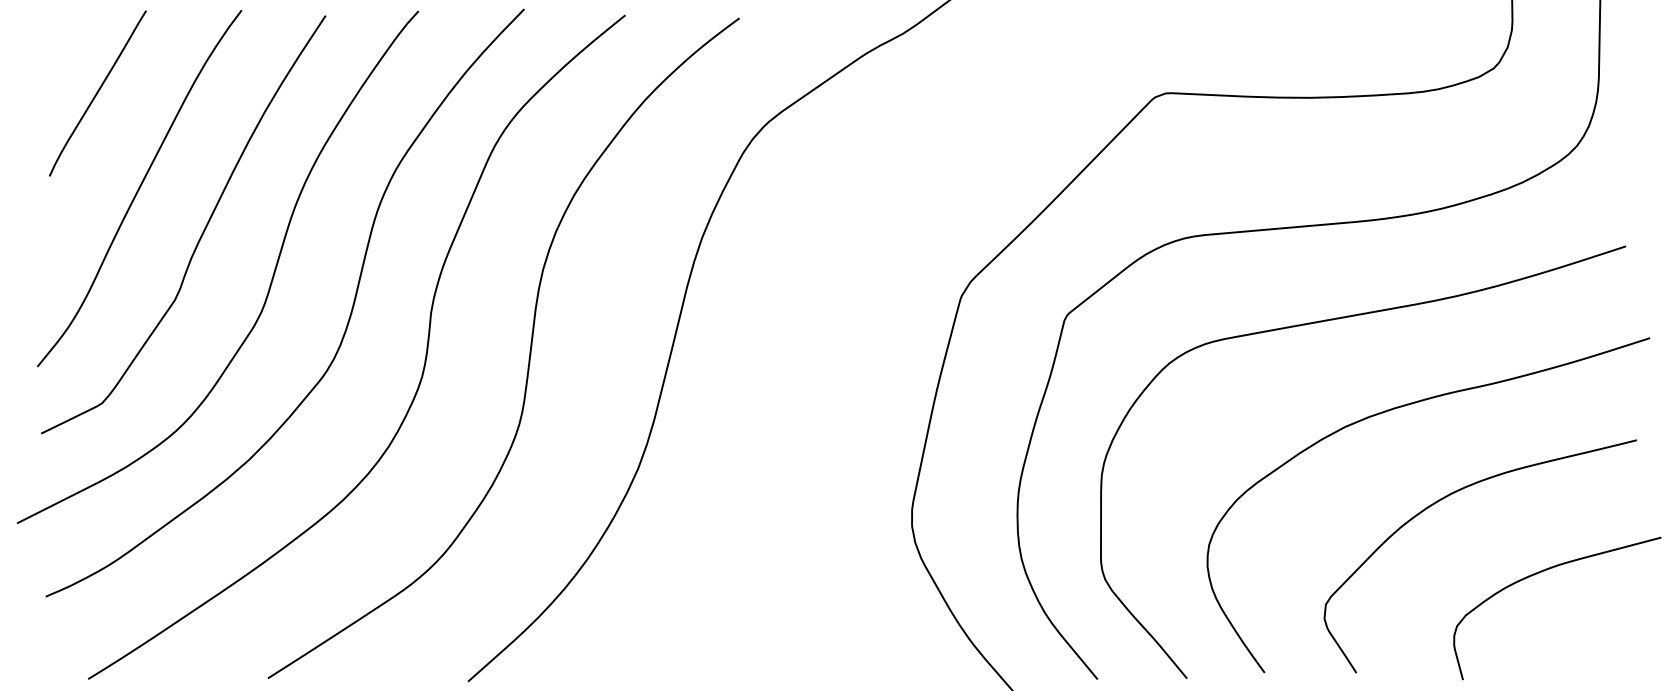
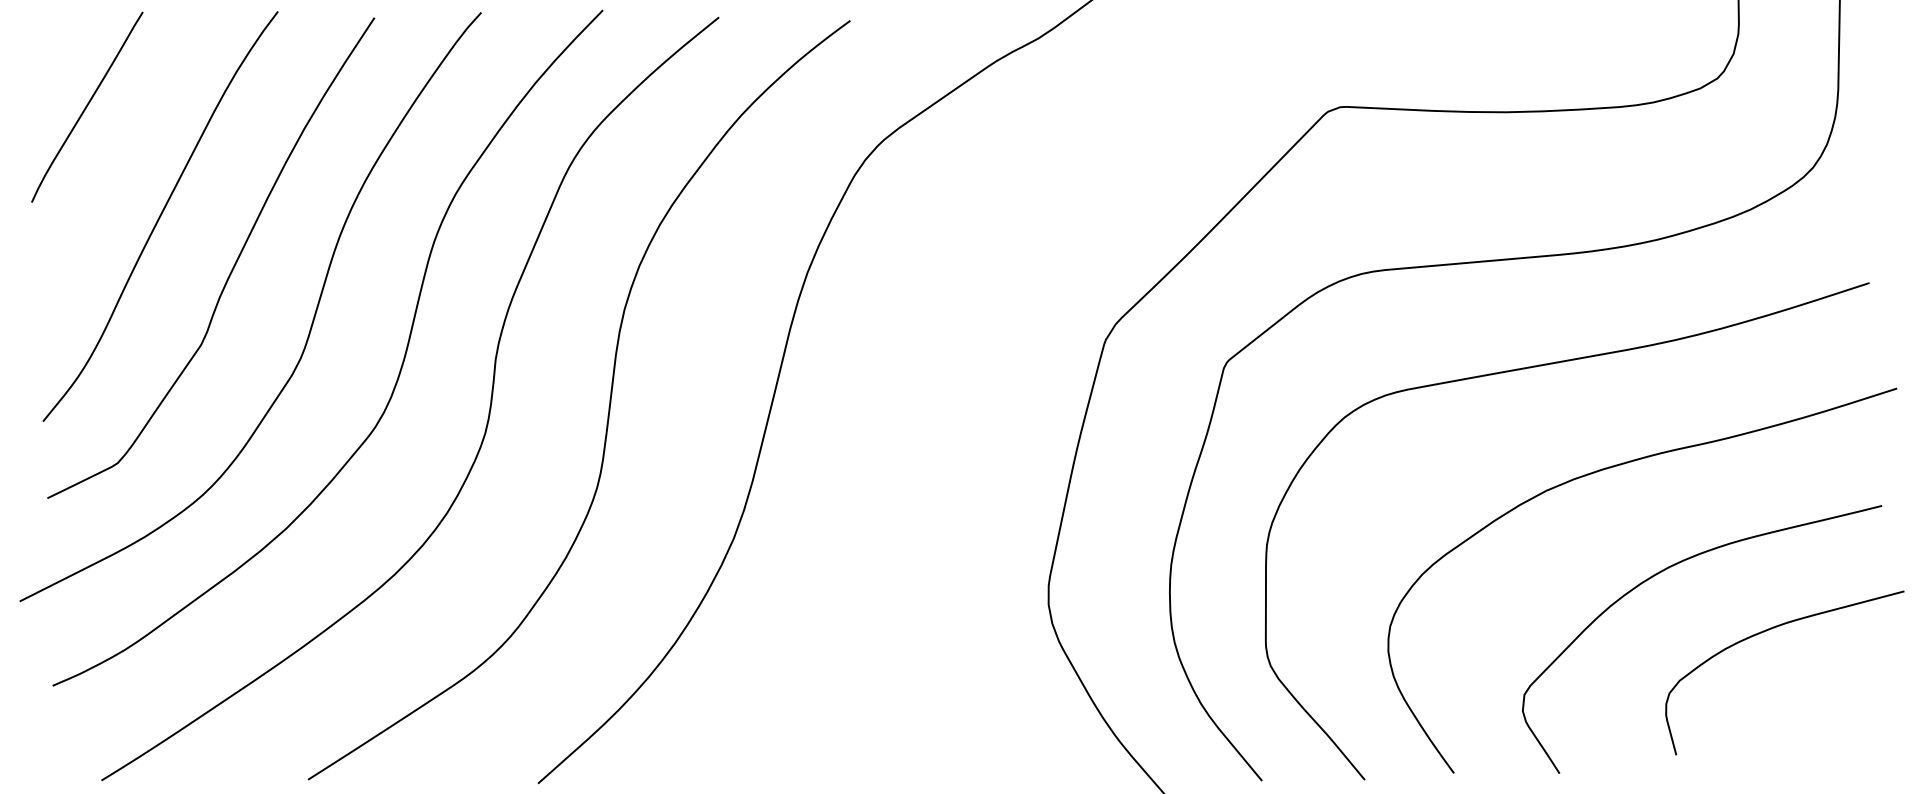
curve: (97, 93) -> (86, 107), moved
curve: (1544, 571) -> (1770, 630), moved

